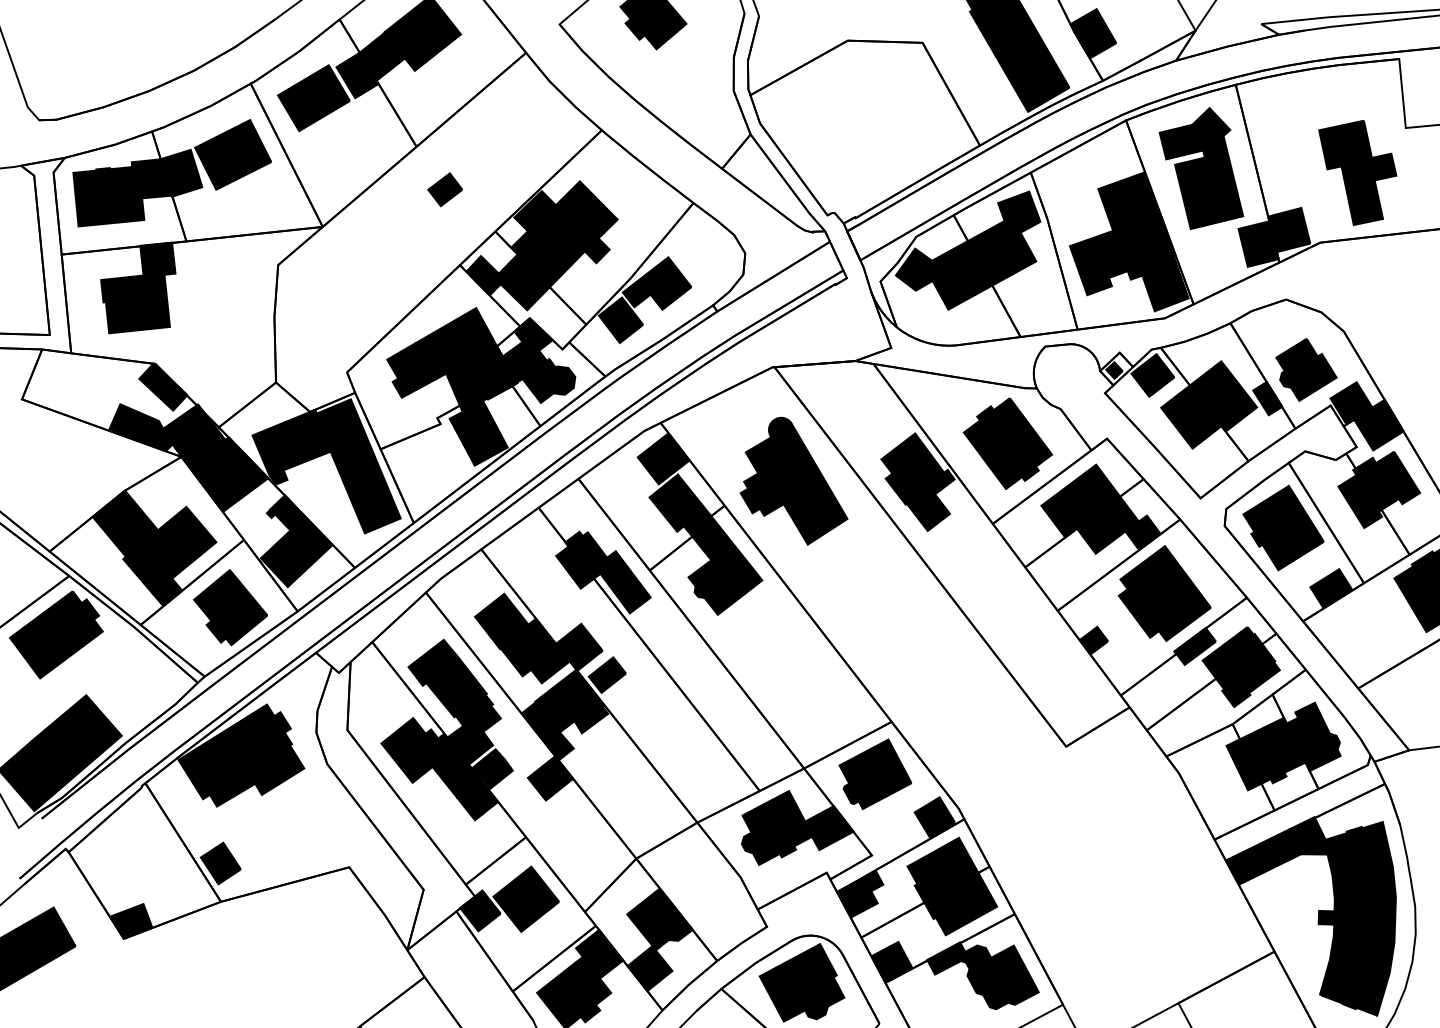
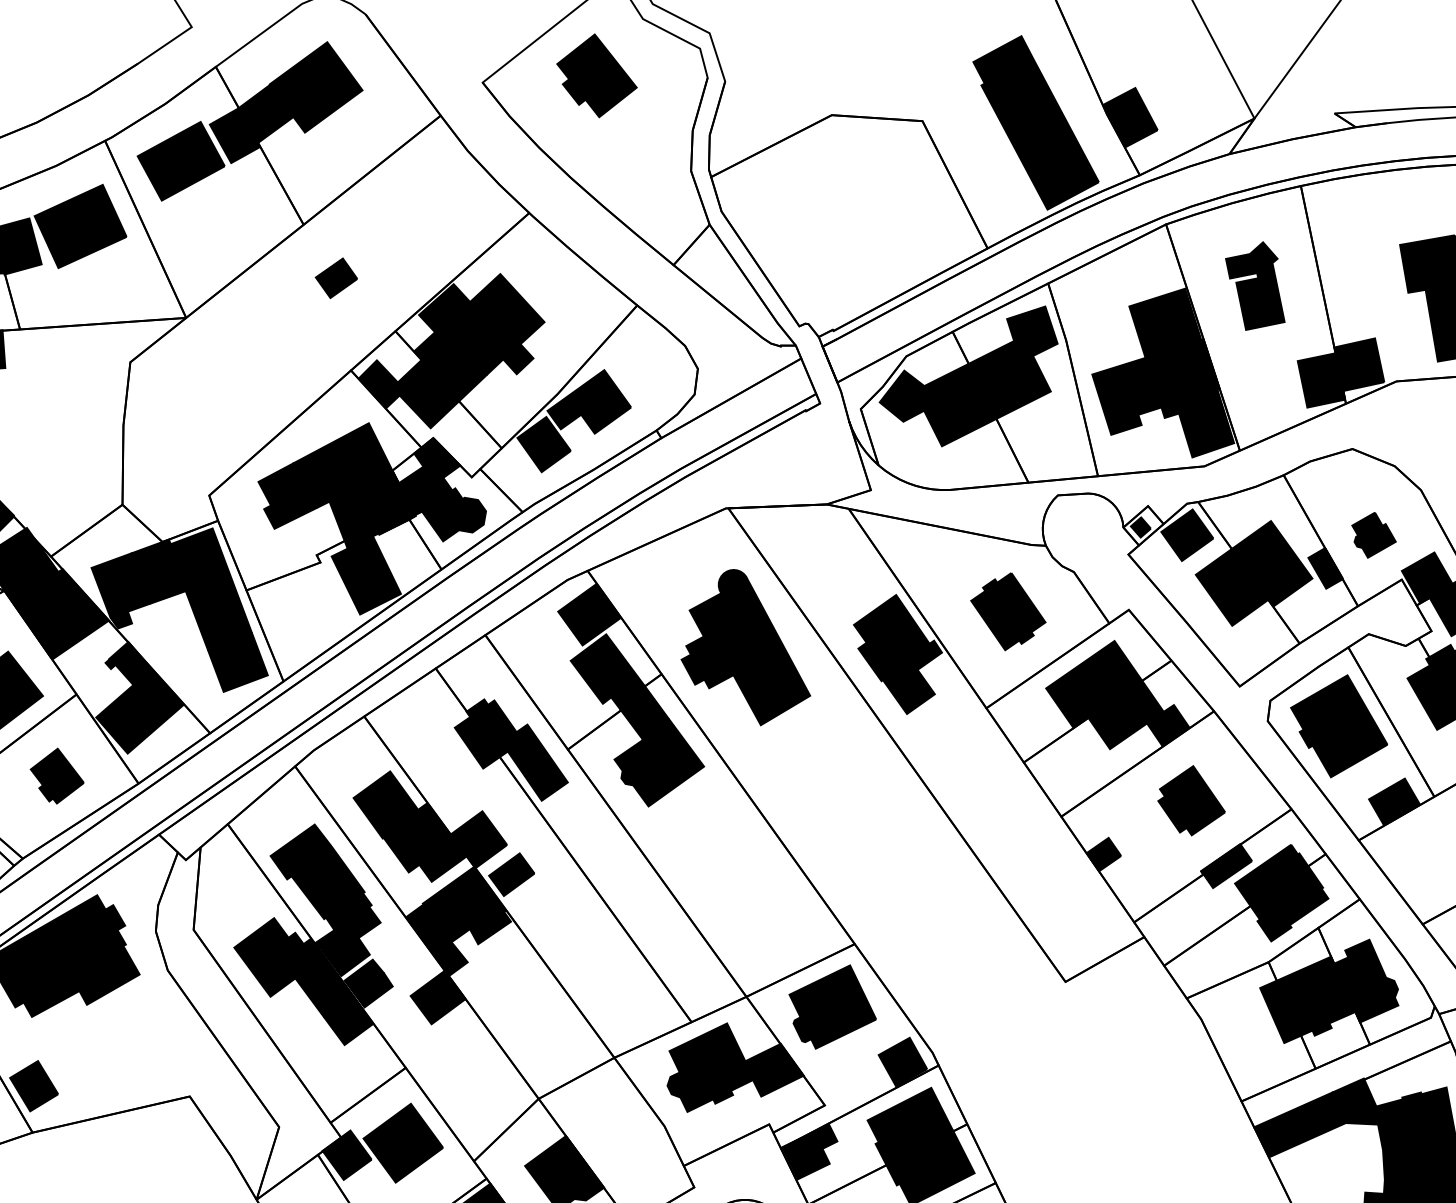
part: (1201, 168) -> (1255, 286), size x0.6
part: (1306, 369) -> (1374, 534), size x0.6
part: (1007, 443) -> (1007, 611), size x0.7
part: (1164, 593) -> (1191, 800), size x0.6
part: (230, 607) -> (57, 775), size x0.6

